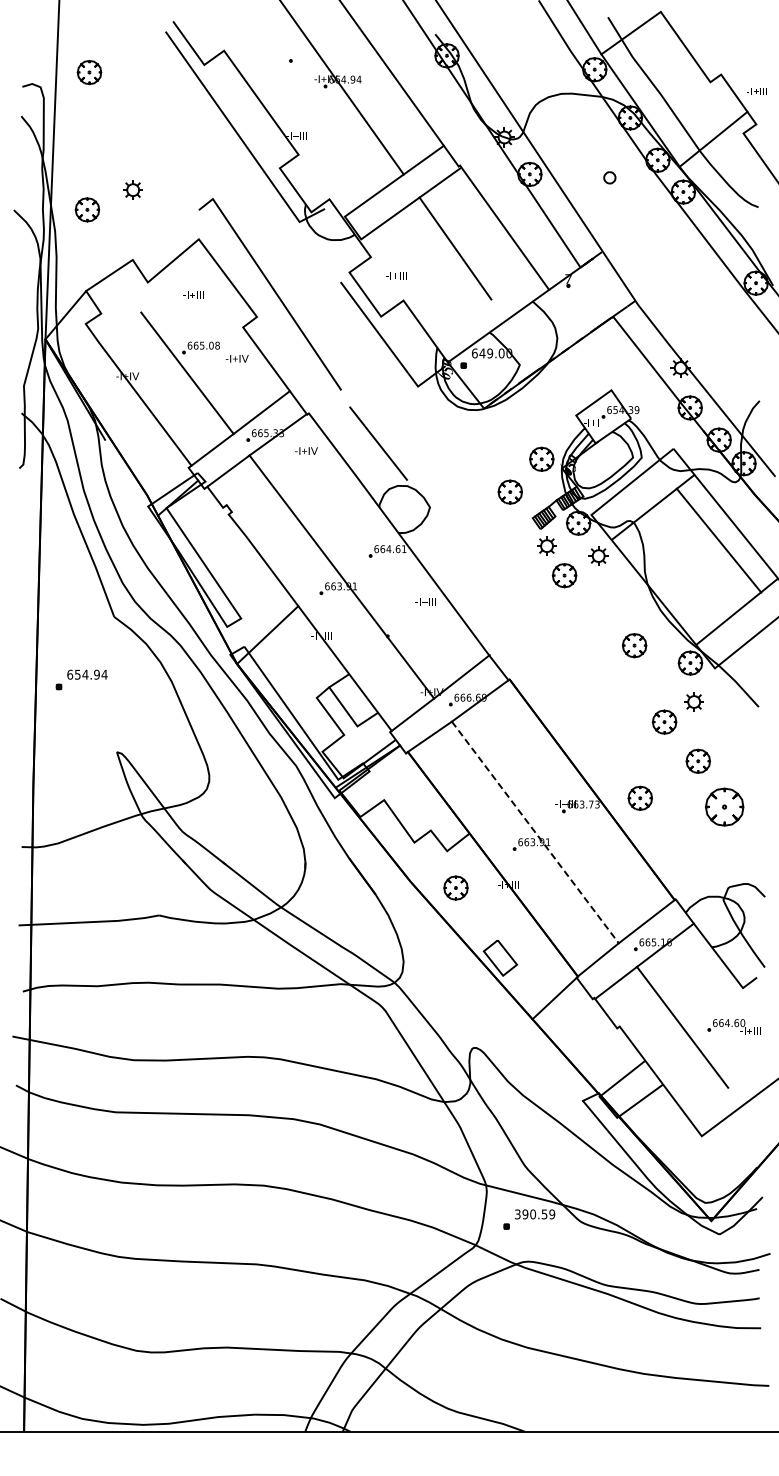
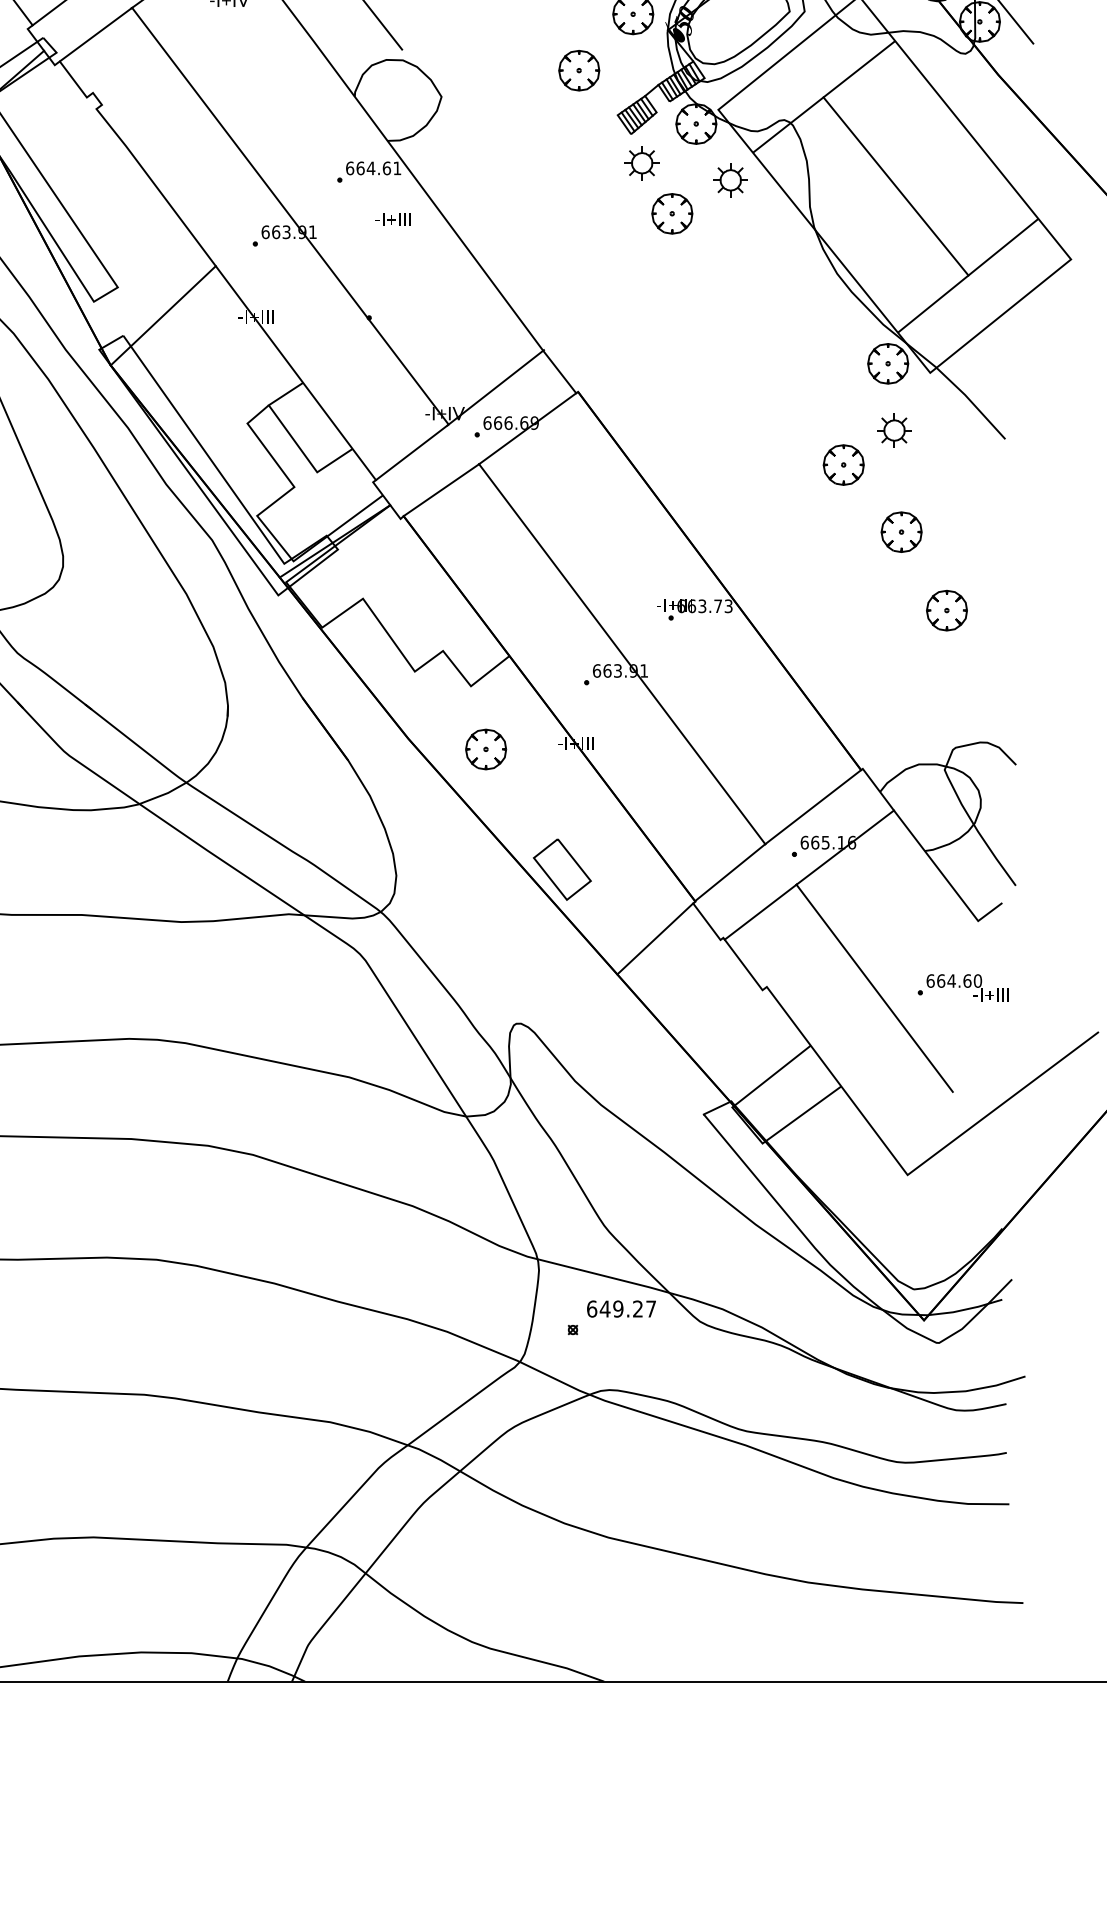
line: (718, 540) -> (895, 186), moved
text: (425, 601) -> (392, 218), moved
part: (634, 645) -> (792, 333), removed
part: (639, 797) -> (800, 594), removed
part: (724, 806) -> (946, 609), size x0.62
line: (535, 832) -> (622, 654), dashed -> solid
text: (534, 1214) -> (620, 1309), 390.59 -> 649.27

